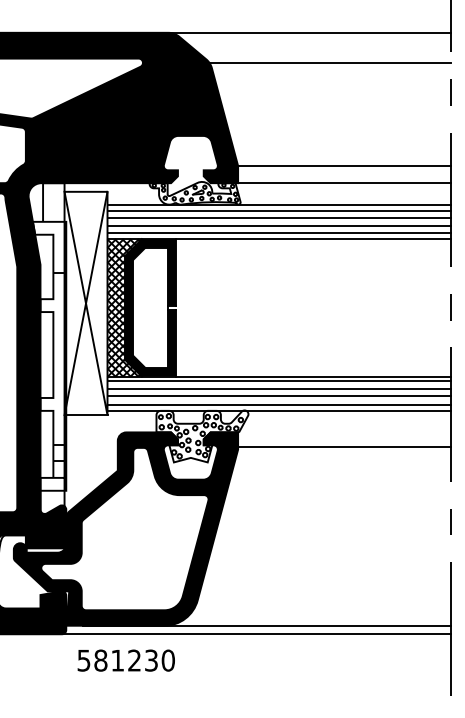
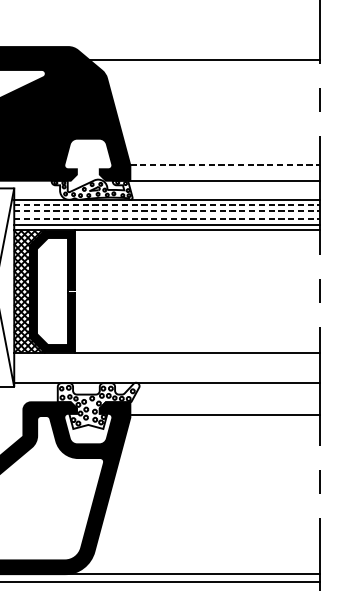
line: (309, 32) -> (193, 60), moved
line: (330, 63) -> (212, 74), removed
line: (344, 166) -> (224, 165), solid -> dashed
line: (279, 211) -> (167, 205), solid -> dashed
line: (279, 217) -> (167, 211), solid -> dashed
line: (279, 226) -> (167, 219), solid -> dashed
line: (279, 380) -> (167, 356), removed
line: (279, 389) -> (167, 364), removed
line: (279, 395) -> (167, 369), removed
line: (279, 404) -> (167, 377), removed

